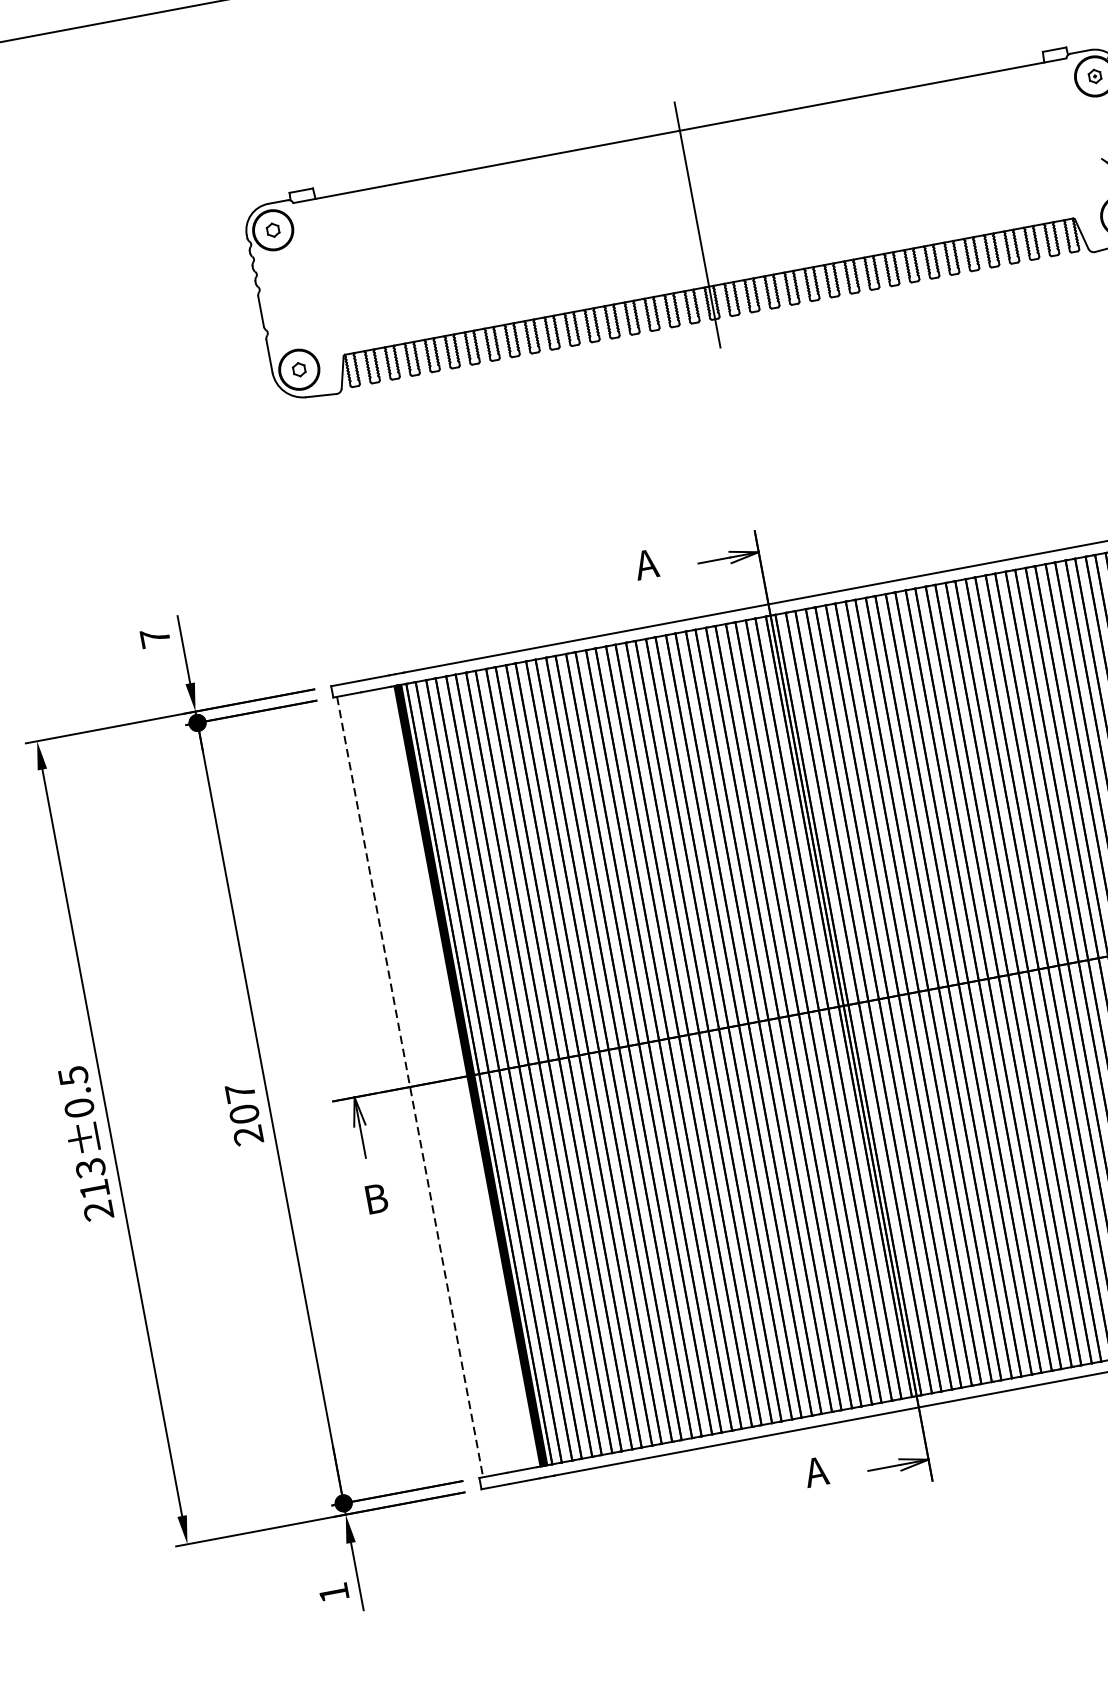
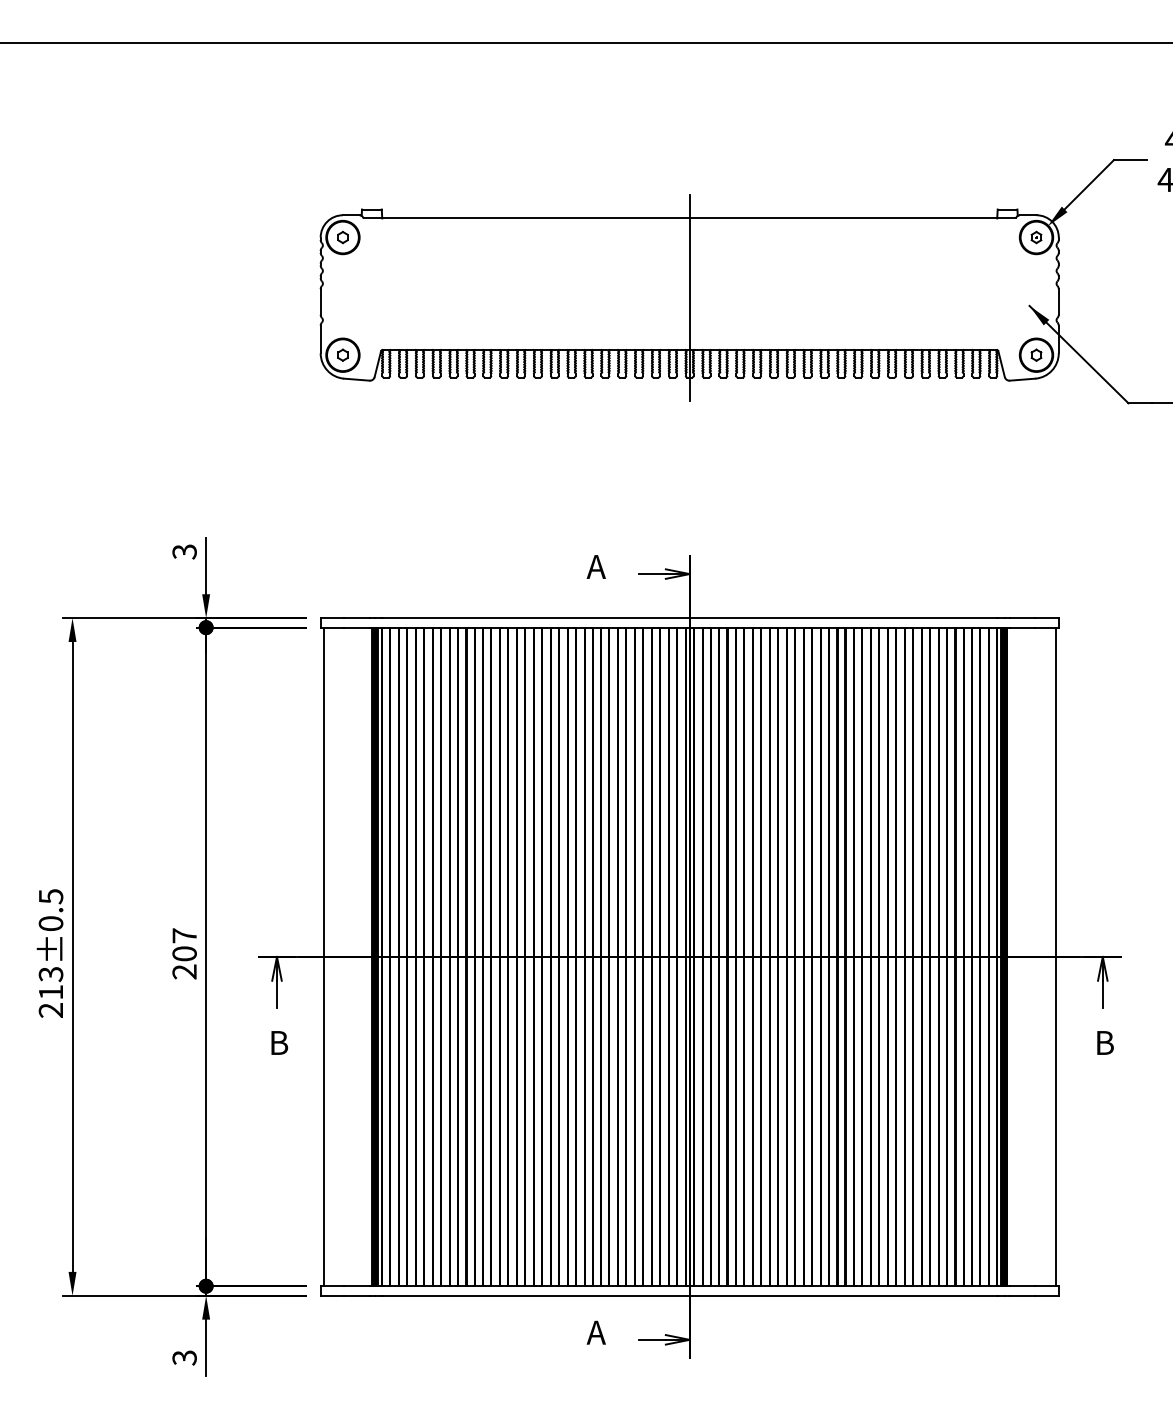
text: (155, 637) -> (184, 551), 7 -> 3
line: (409, 1087) -> (323, 957), dashed -> solid
text: (333, 1592) -> (184, 1357), 1 -> 3

